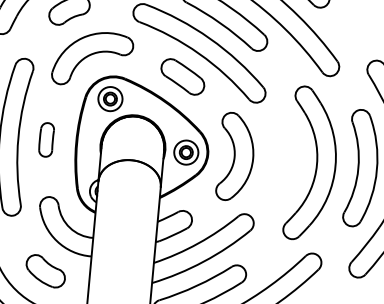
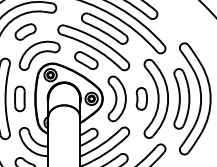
part: (45, 138) -> (19, 98), size x1.43
part: (283, 160) -> (141, 98), added

